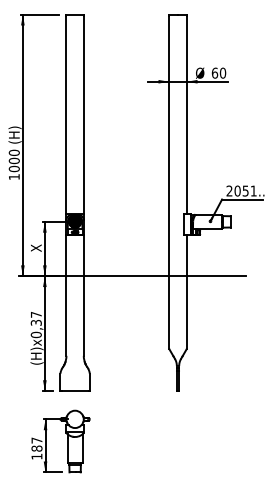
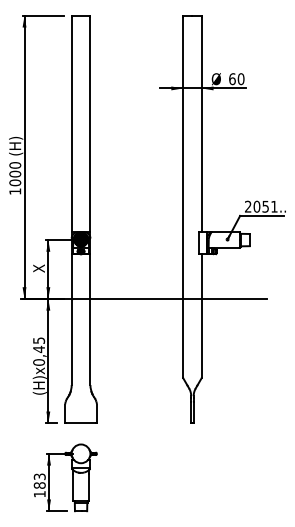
text: (36, 319) -> (39, 345), (H)x0,37 -> (H)x0,45
text: (36, 440) -> (39, 476), 187 -> 183

